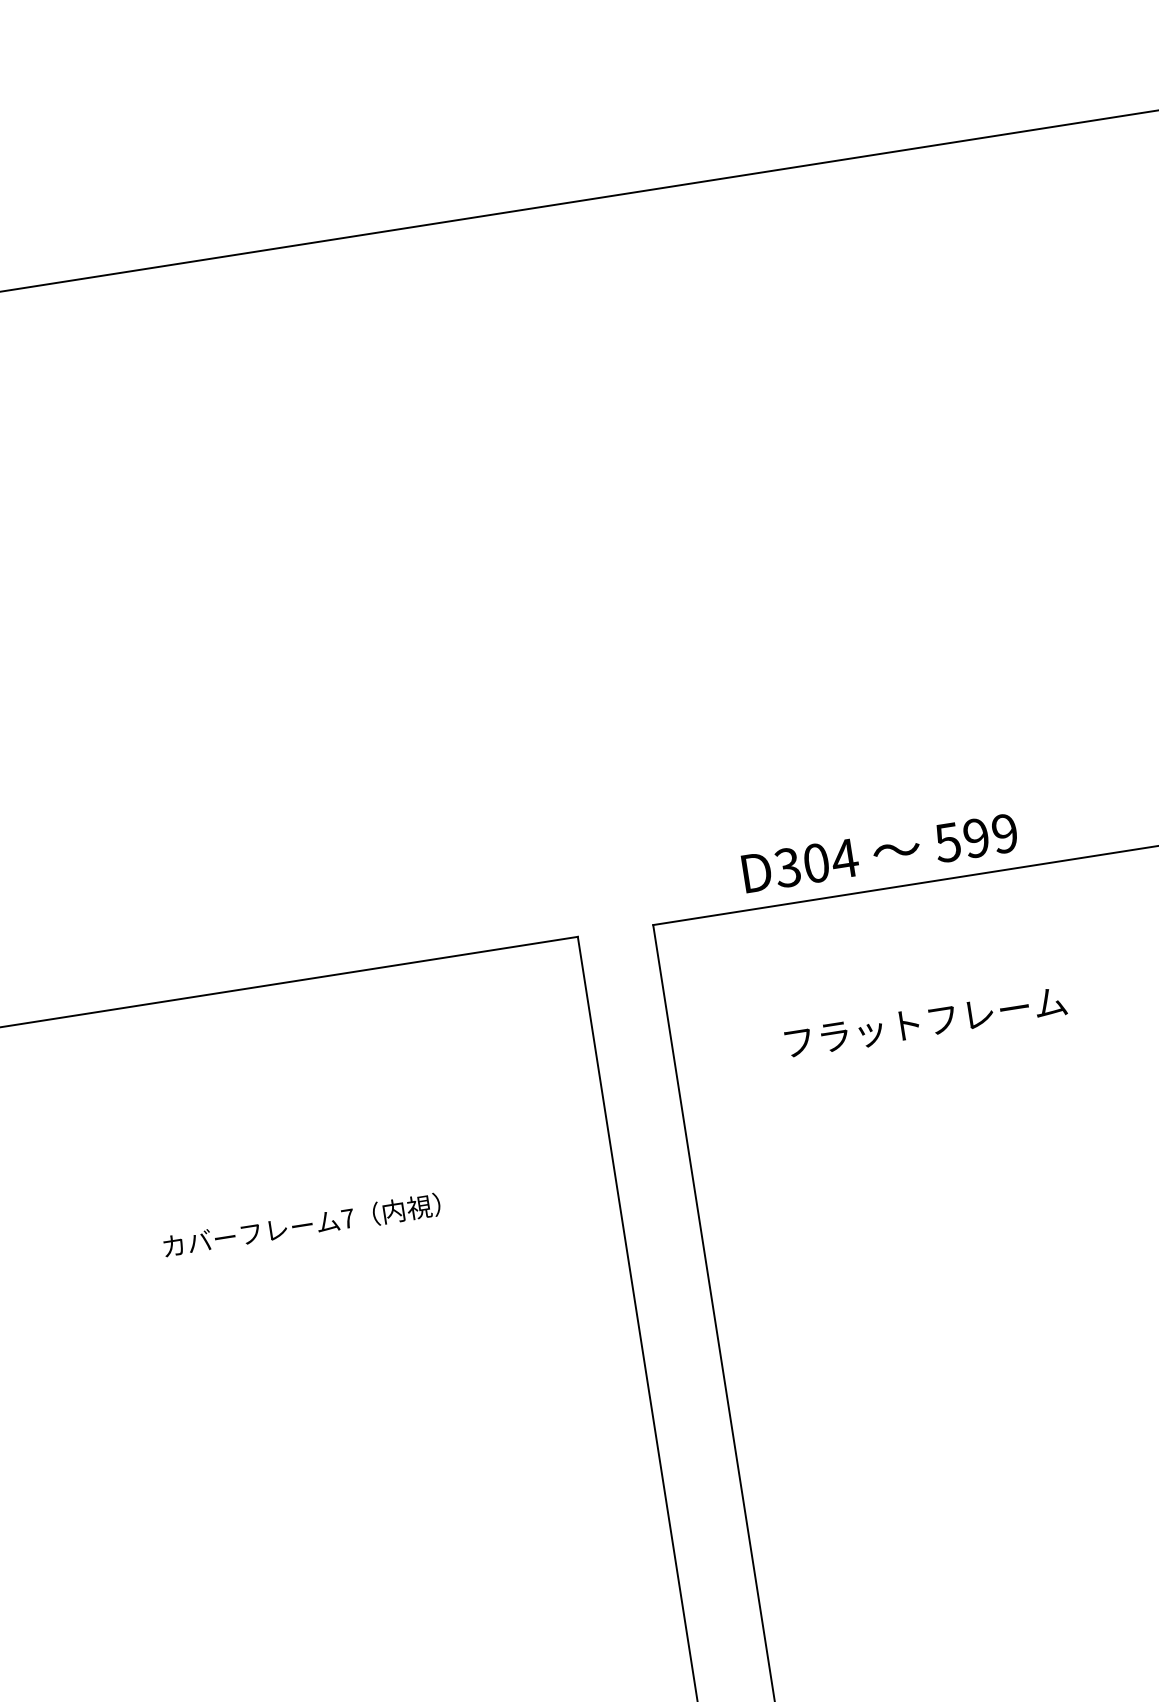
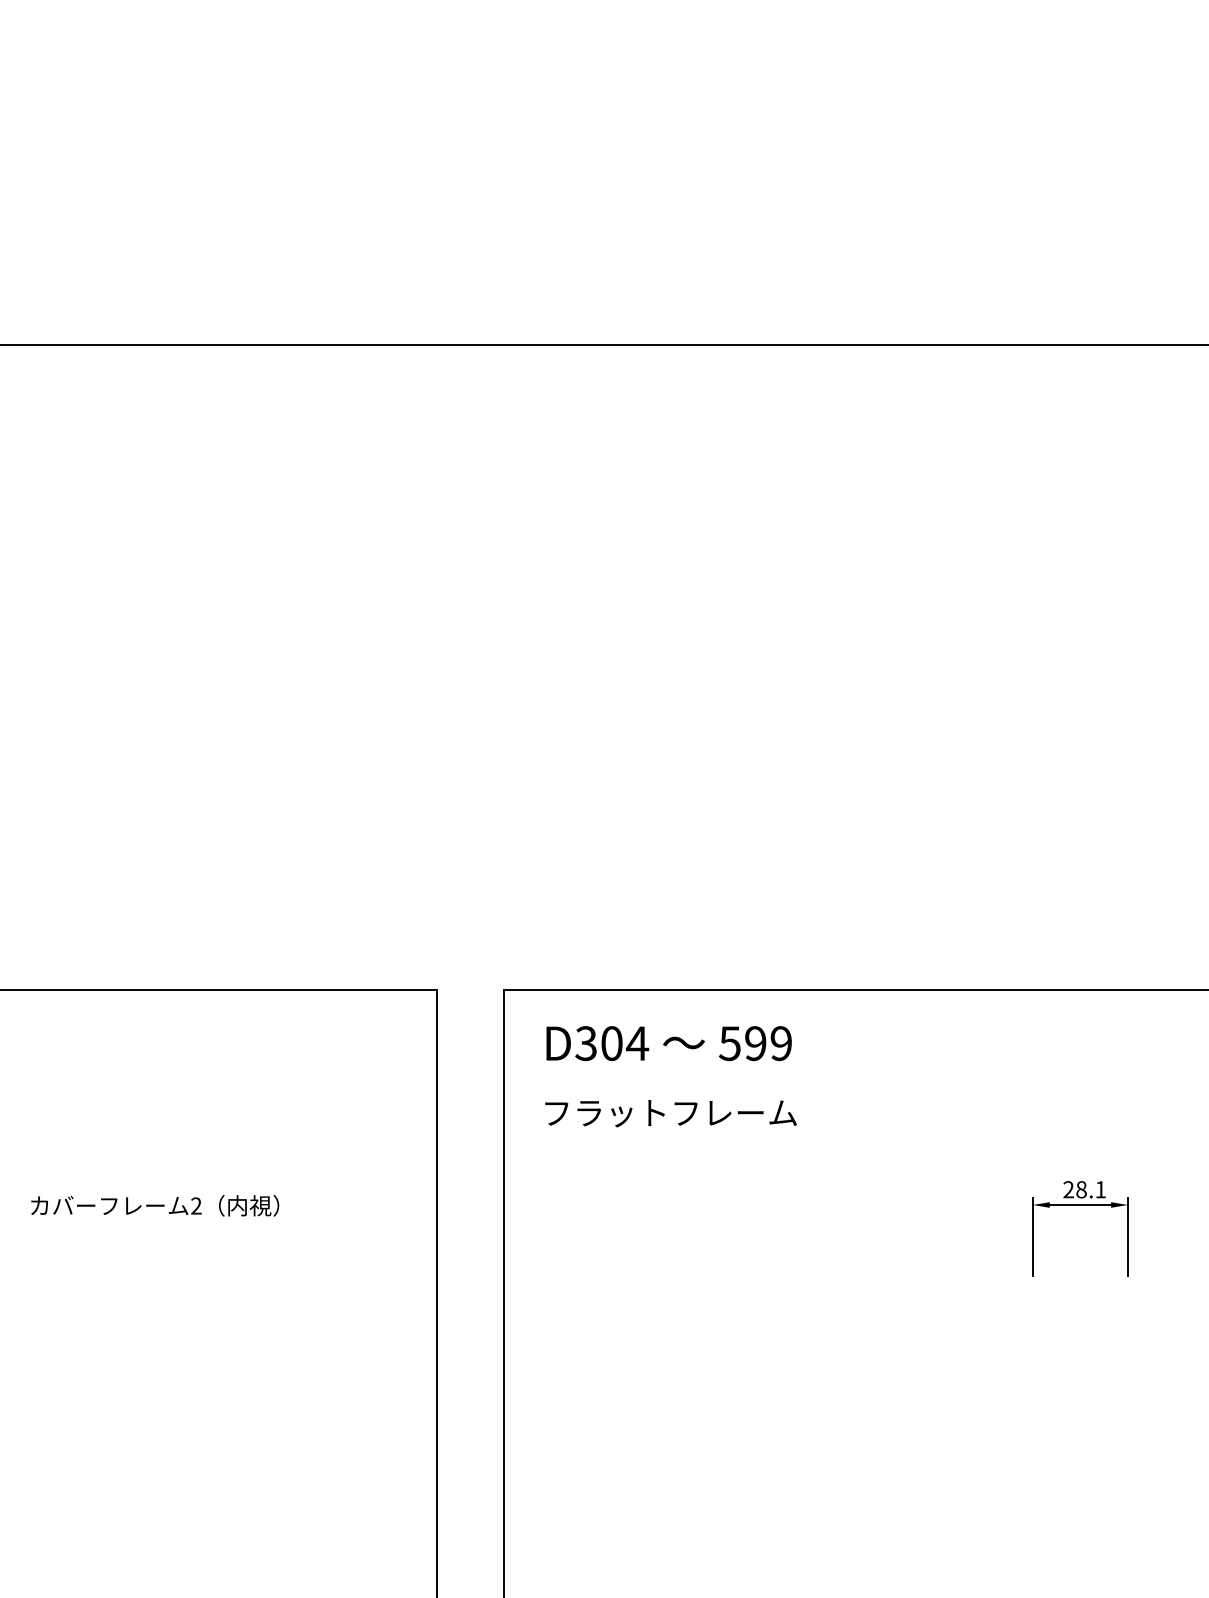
text: (879, 853) -> (668, 1043), moved
text: (925, 1022) -> (670, 1113), moved
text: (348, 1218) -> (196, 1205), 7 -> 2

